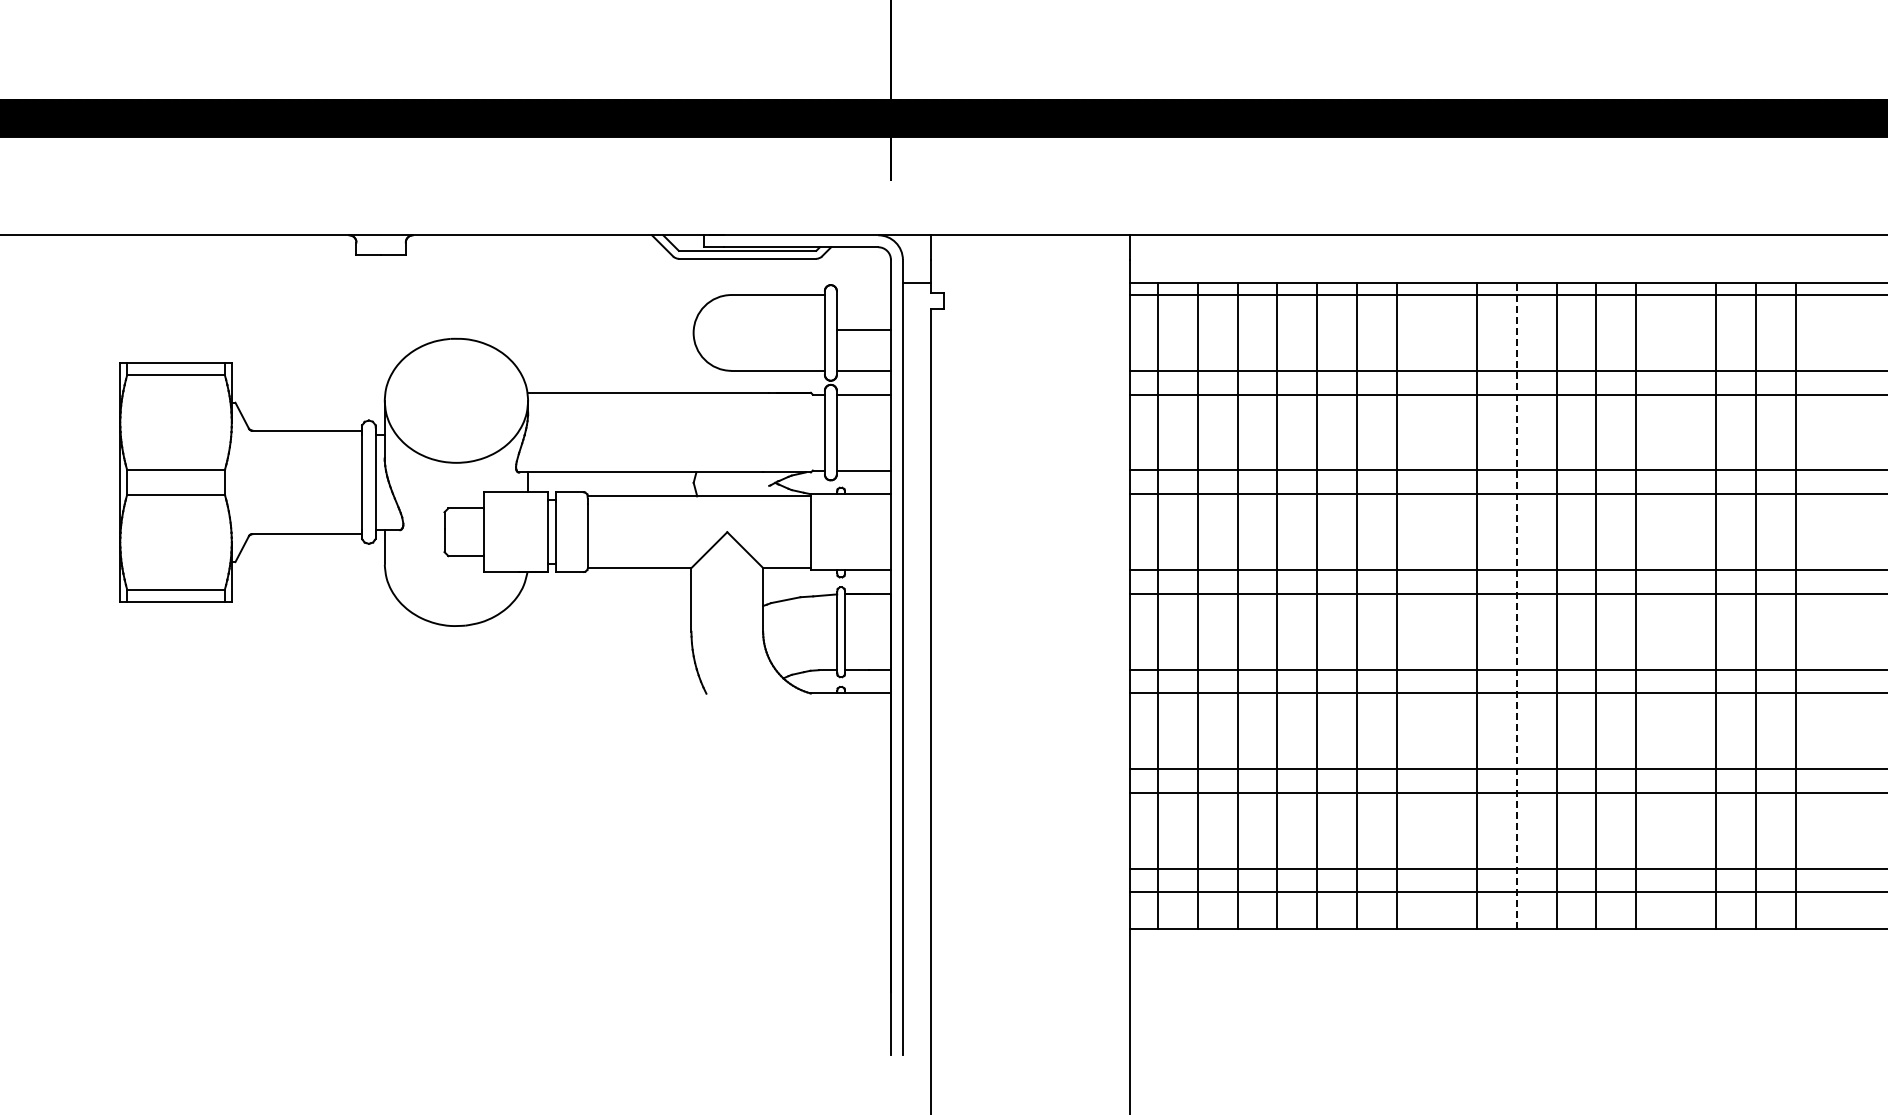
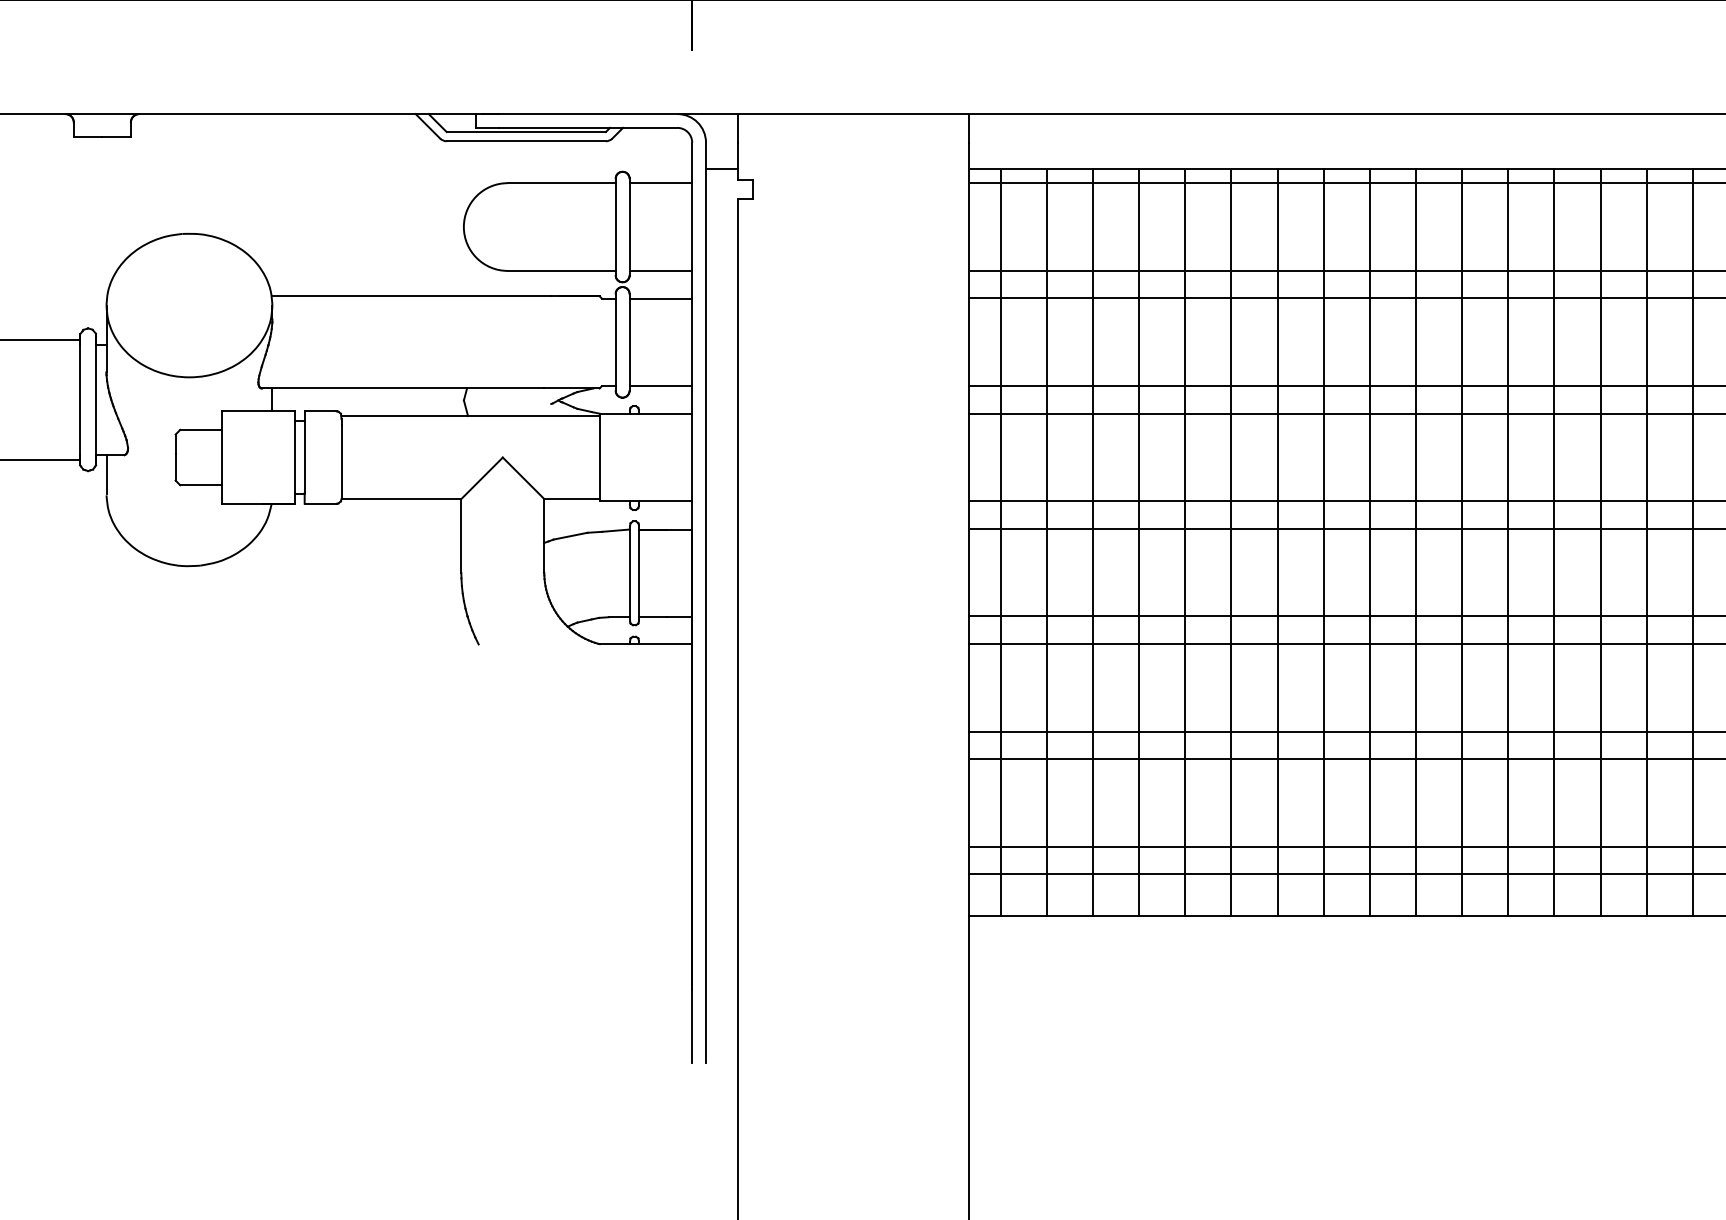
line: (863, 330) -> (660, 183), moved
line: (1436, 605) -> (1323, 542), added
line: (1516, 605) -> (1415, 542), dashed -> solid
line: (1676, 605) -> (1600, 542), added

